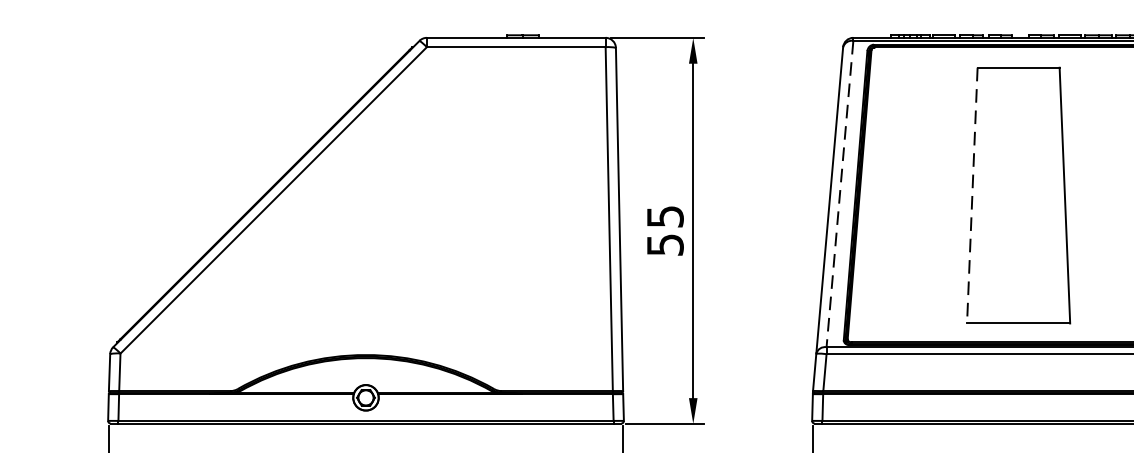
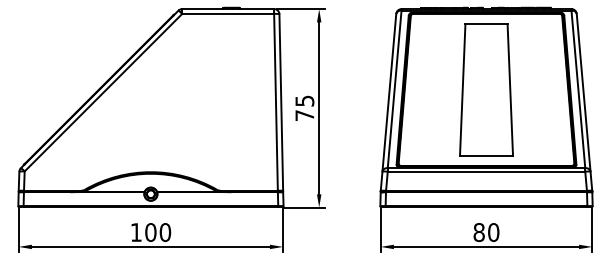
line: (839, 194) -> (394, 89), dashed -> solid
line: (971, 196) -> (462, 90), dashed -> solid
text: (664, 244) -> (304, 115), 55 -> 75

